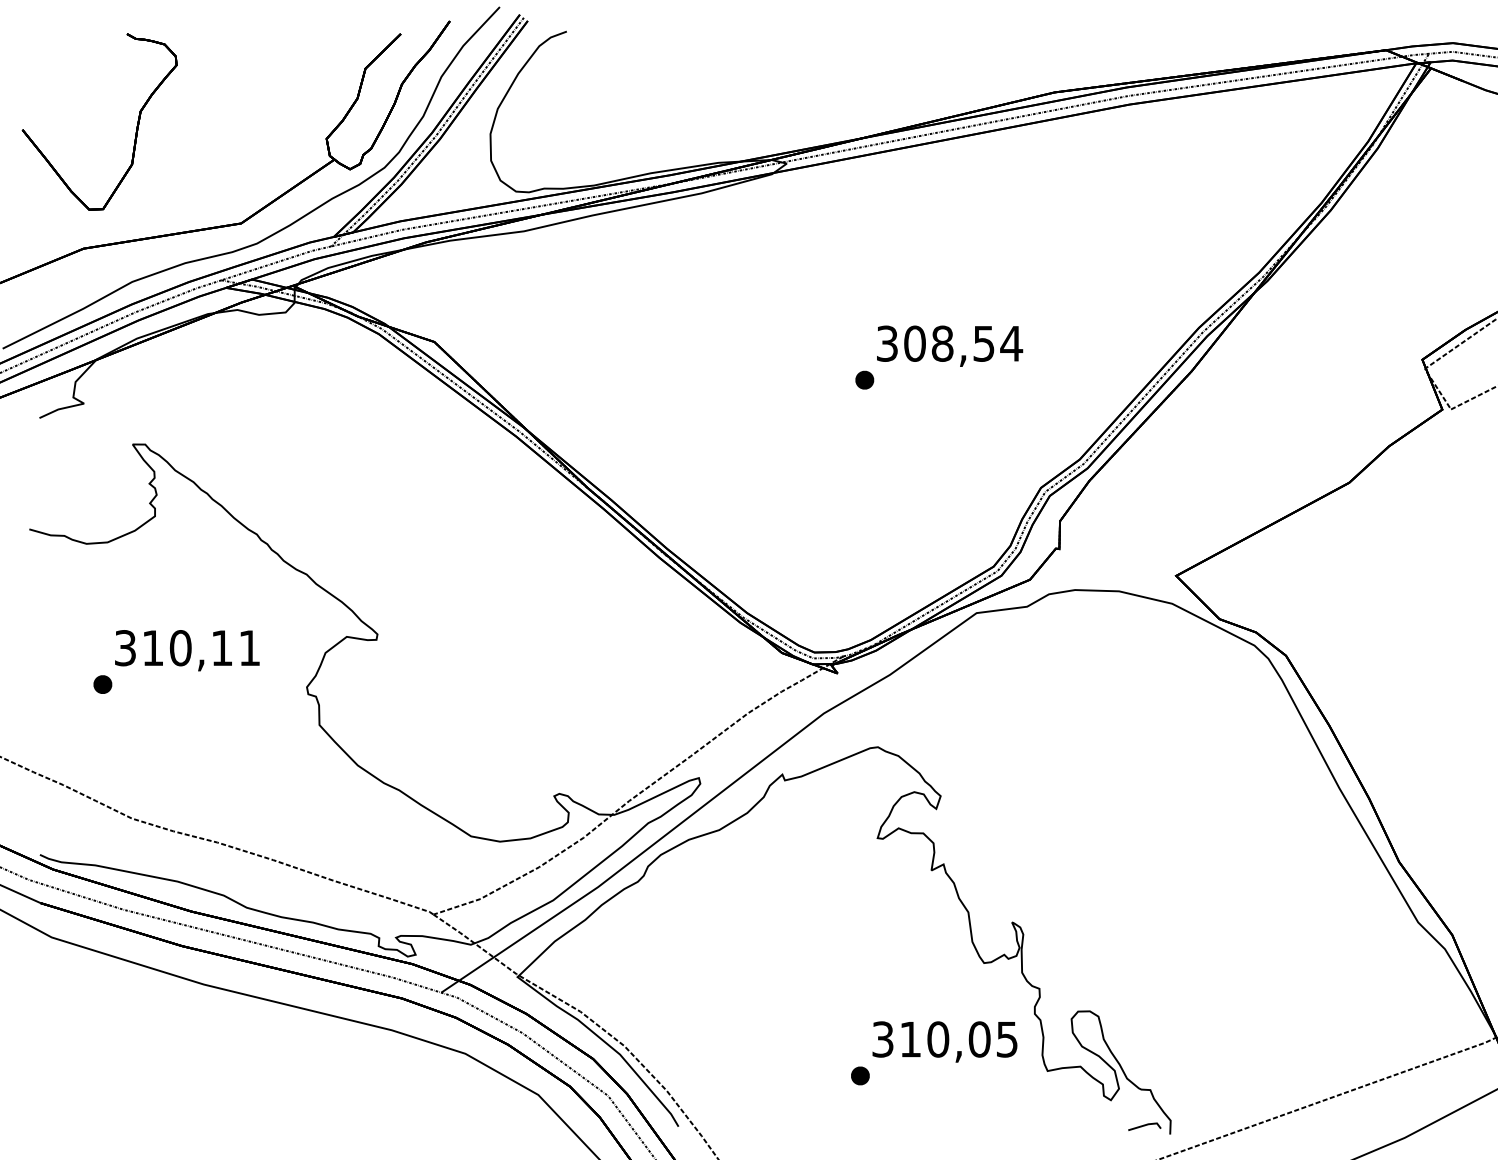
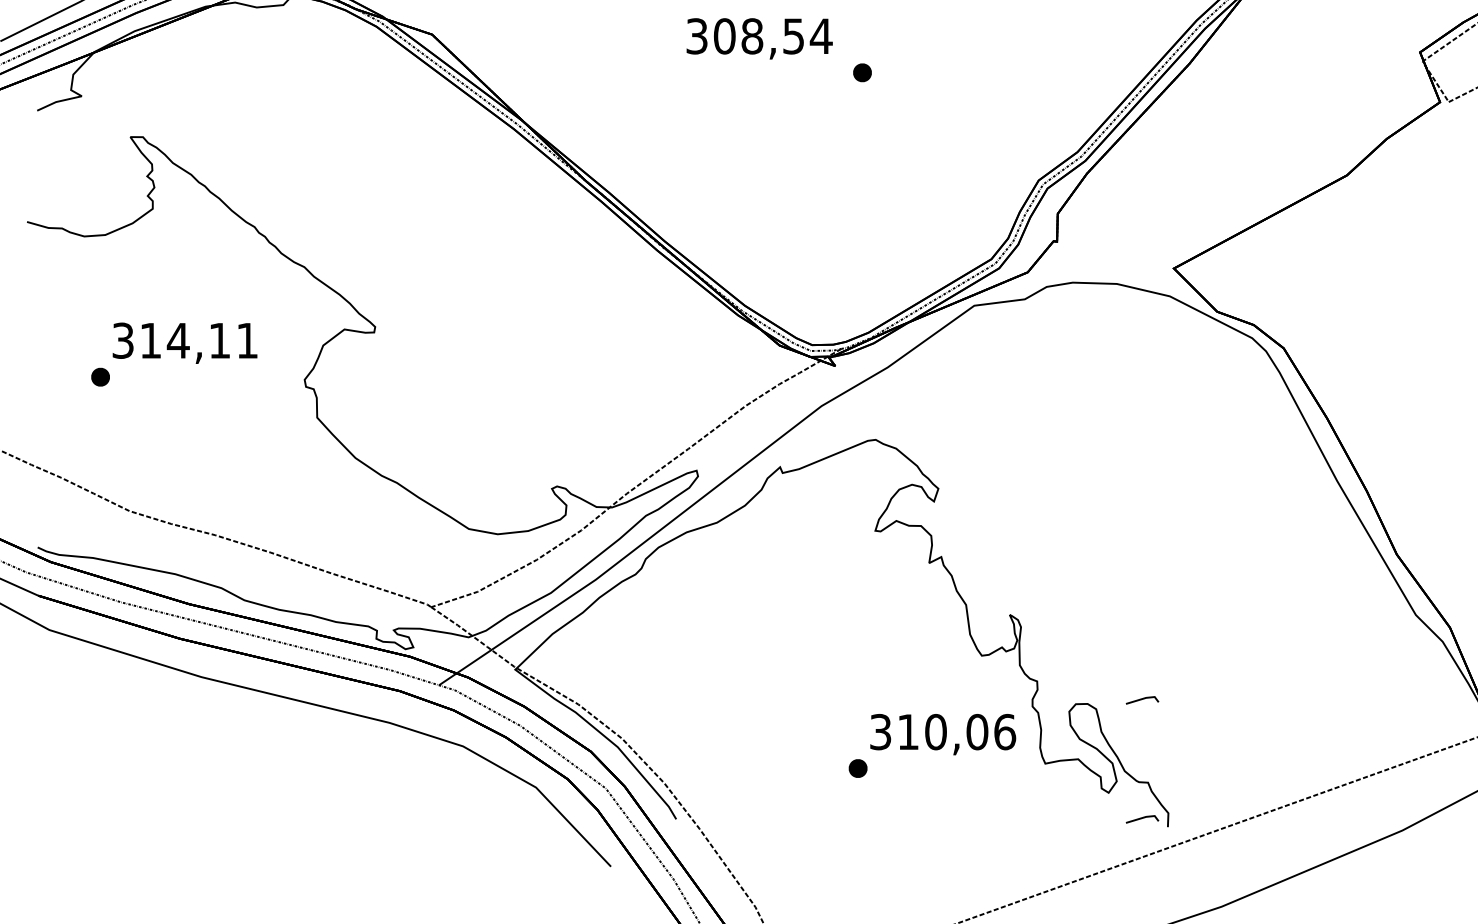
text: (950, 345) -> (760, 38), moved
text: (180, 648) -> (178, 341), 310,11 -> 314,11
line: (1144, 1007) -> (1142, 700), added
text: (1007, 1039) -> (1005, 732), 310,05 -> 310,06

